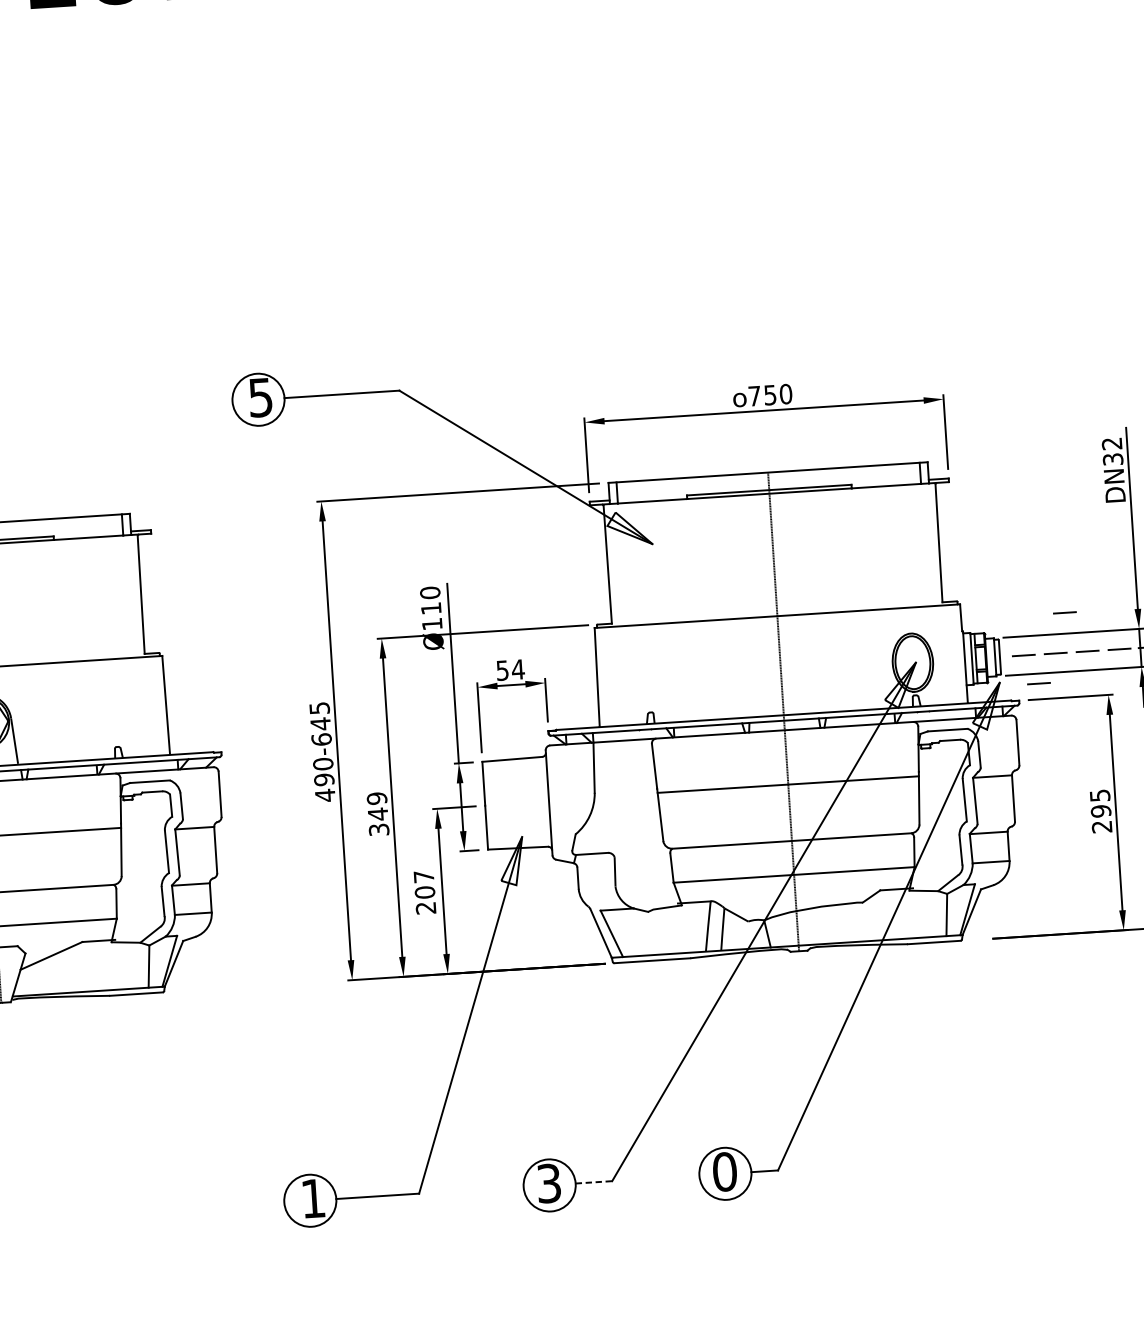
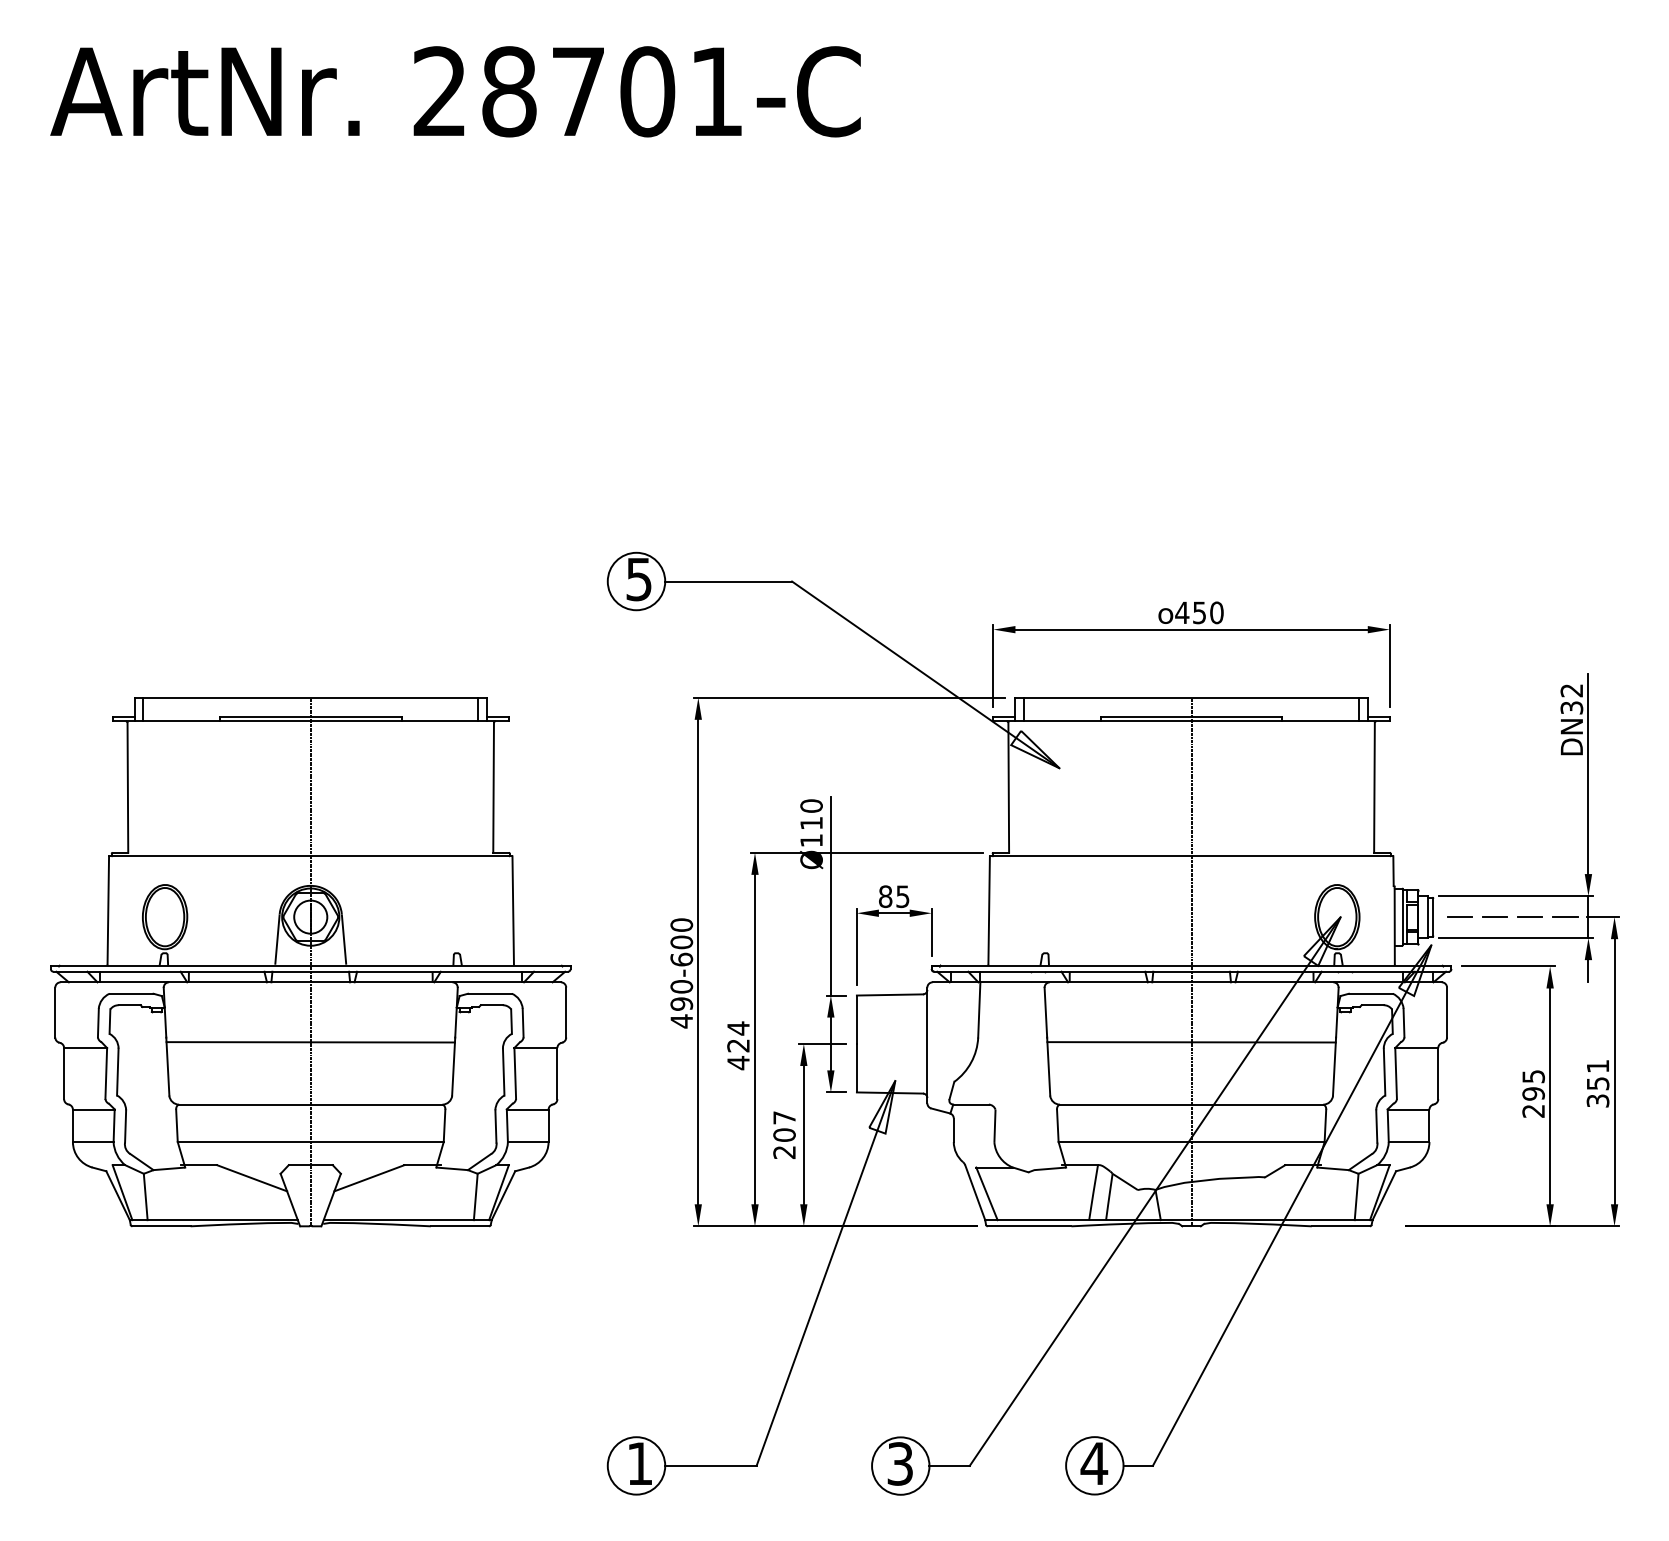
text: (754, 395) -> (1182, 612), 750 -> 450
line: (1064, 612) -> (1507, 872), removed
text: (510, 669) -> (894, 896), 54 -> 85
line: (1039, 683) -> (1474, 948), removed
text: (319, 715) -> (681, 933), 490-645 -> 490-600
text: (378, 814) -> (738, 1045), 349 -> 424
text: (724, 1171) -> (1094, 1463), 0 -> 4
line: (594, 1182) -> (950, 1465), dashed -> solid

